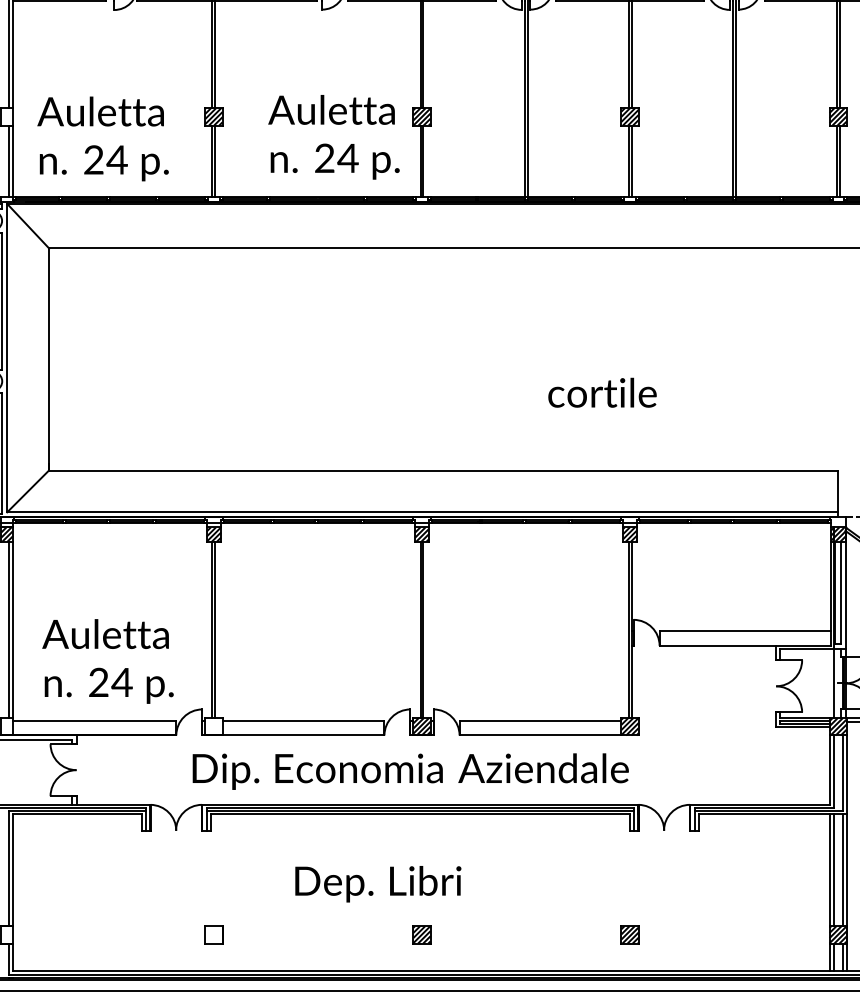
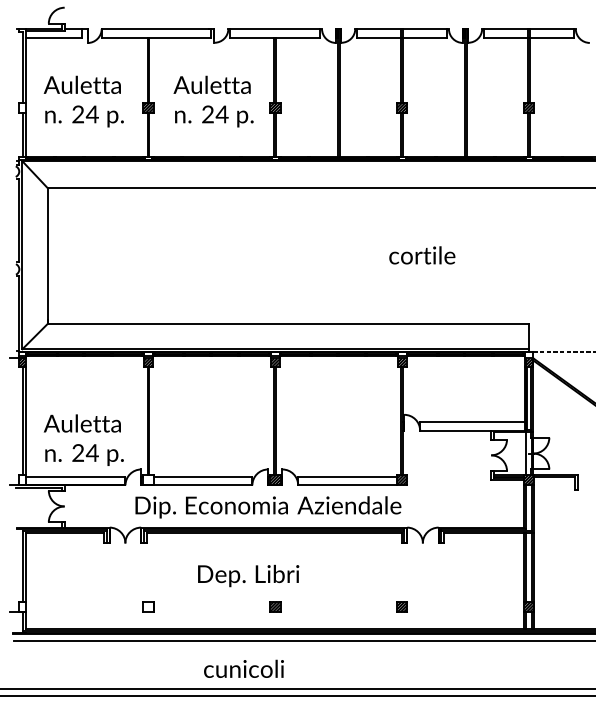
text: (333, 137) -> (213, 101), moved
text: (102, 138) -> (83, 101), moved
text: (602, 392) -> (422, 255), moved

